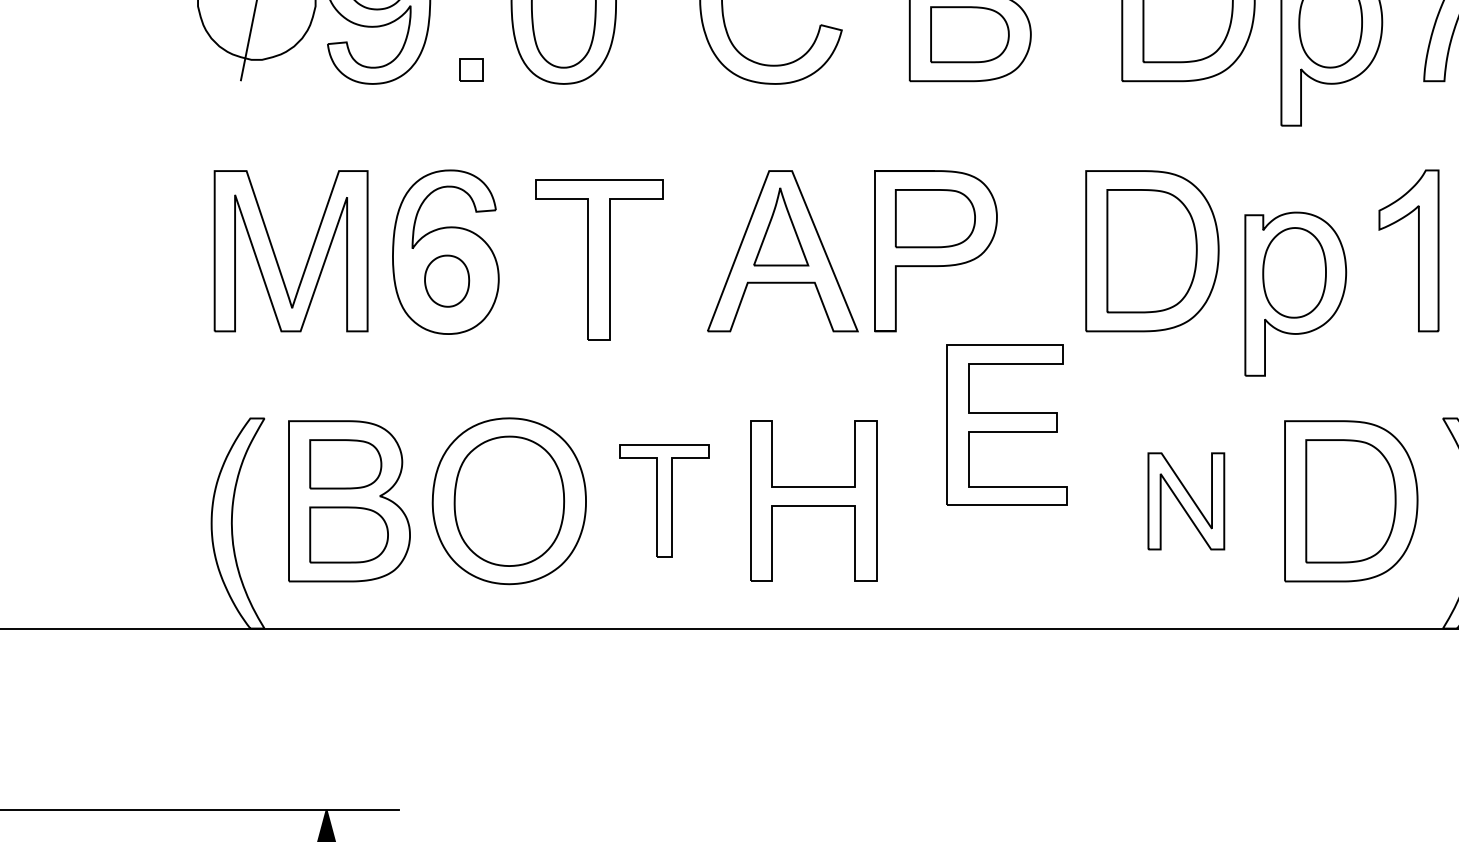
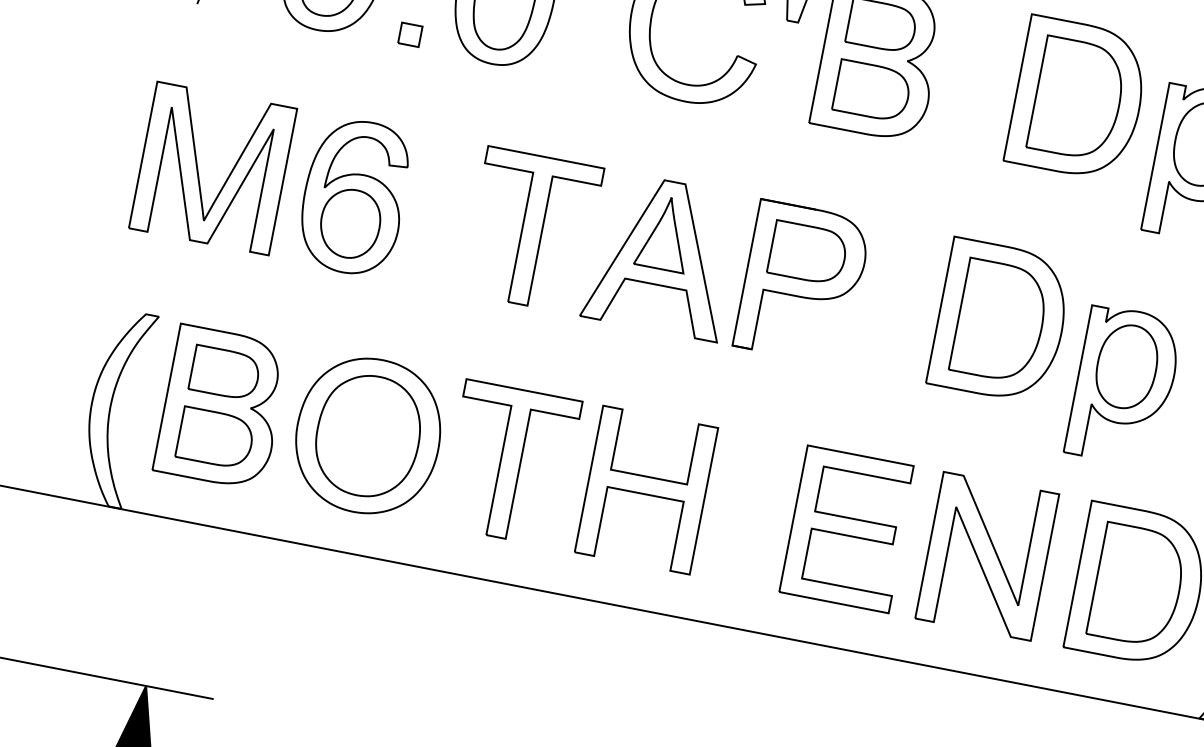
part: (599, 259) -> (532, 229), moved
part: (446, 280) -> (349, 222), size x1.43
part: (1006, 424) -> (847, 528), moved
part: (664, 500) -> (510, 462), size x1.43
part: (1186, 501) -> (987, 556), size x1.67

